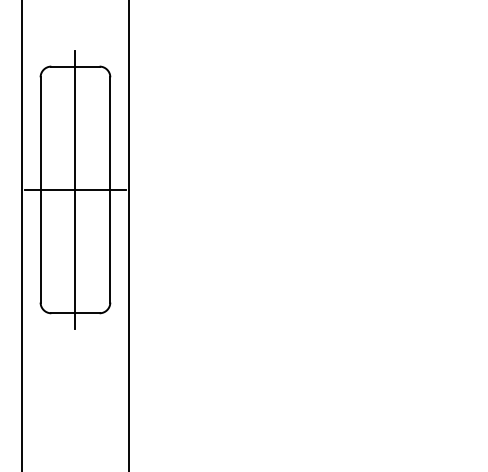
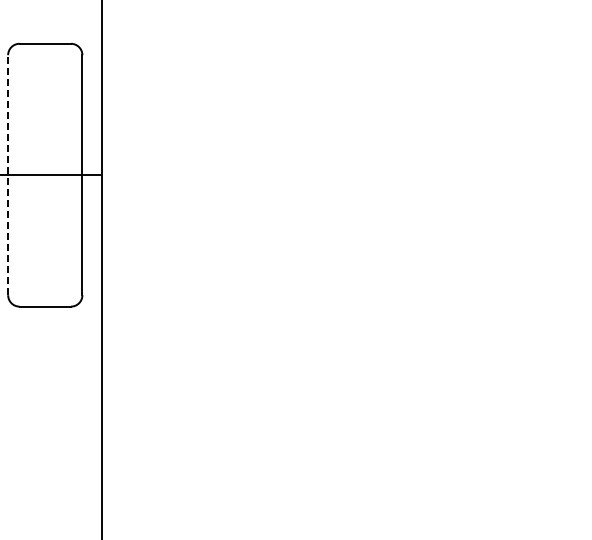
line: (75, 189) -> (45, 174), removed
line: (40, 190) -> (8, 175), solid -> dashed

